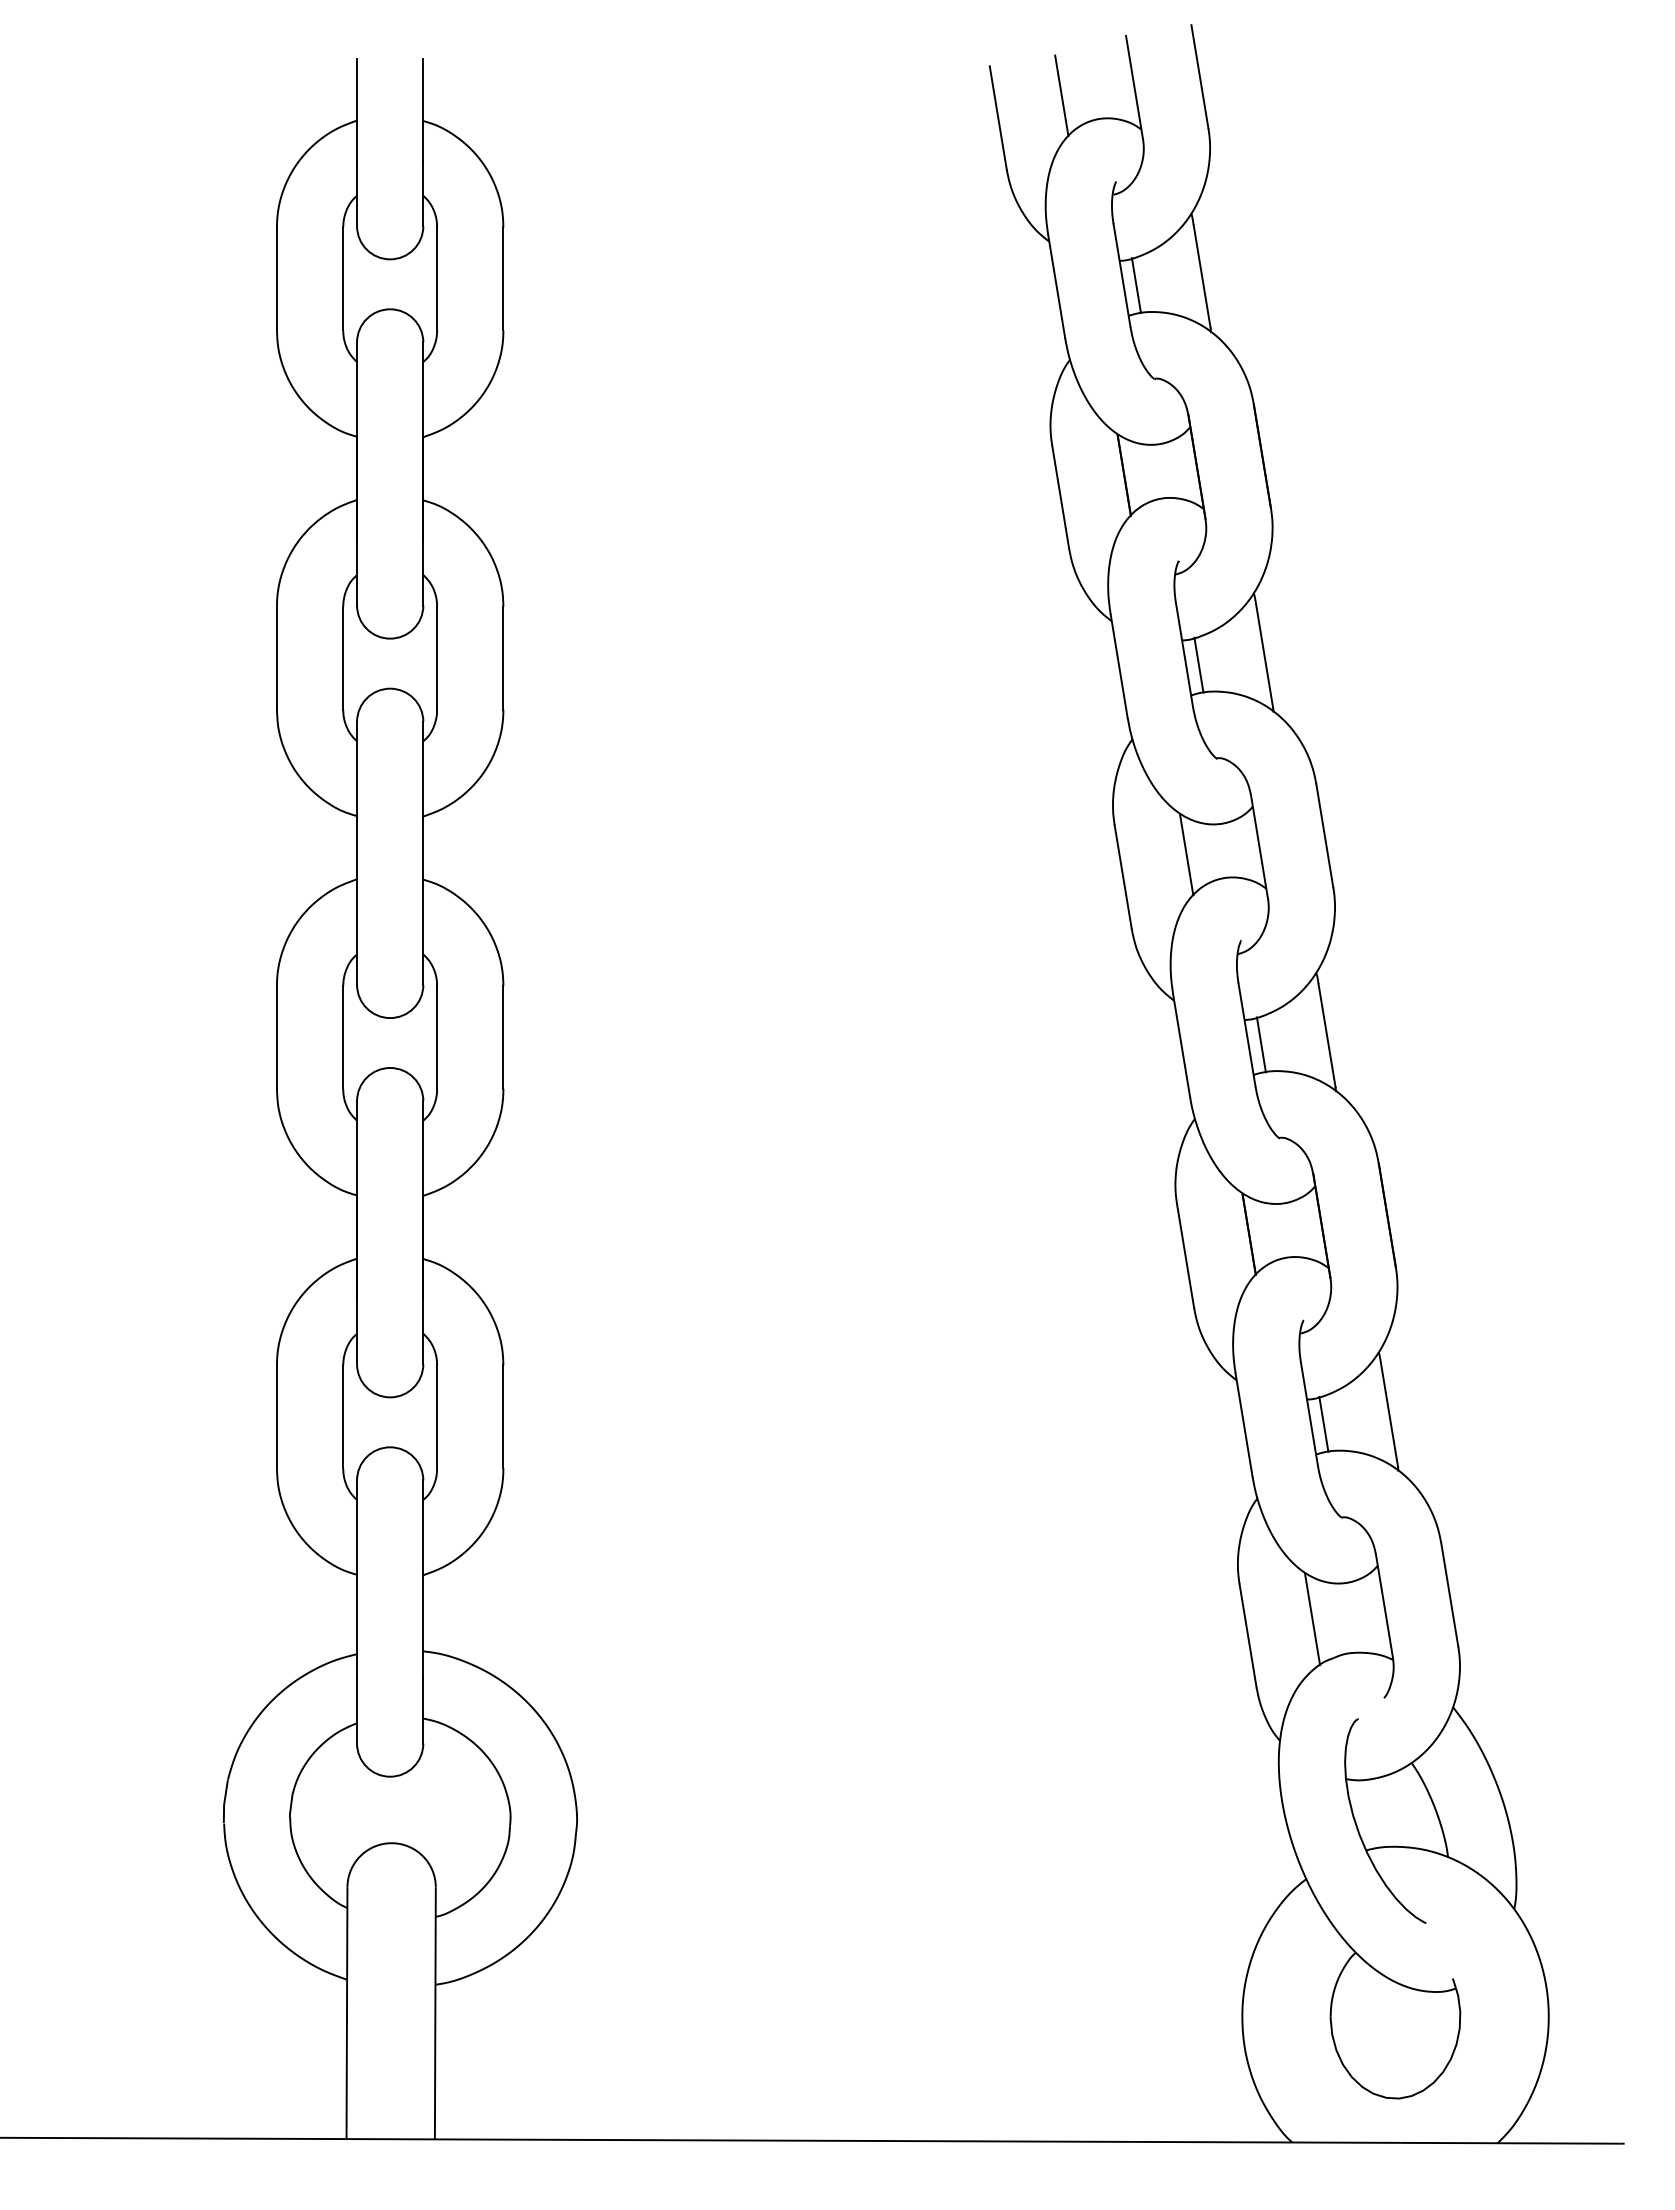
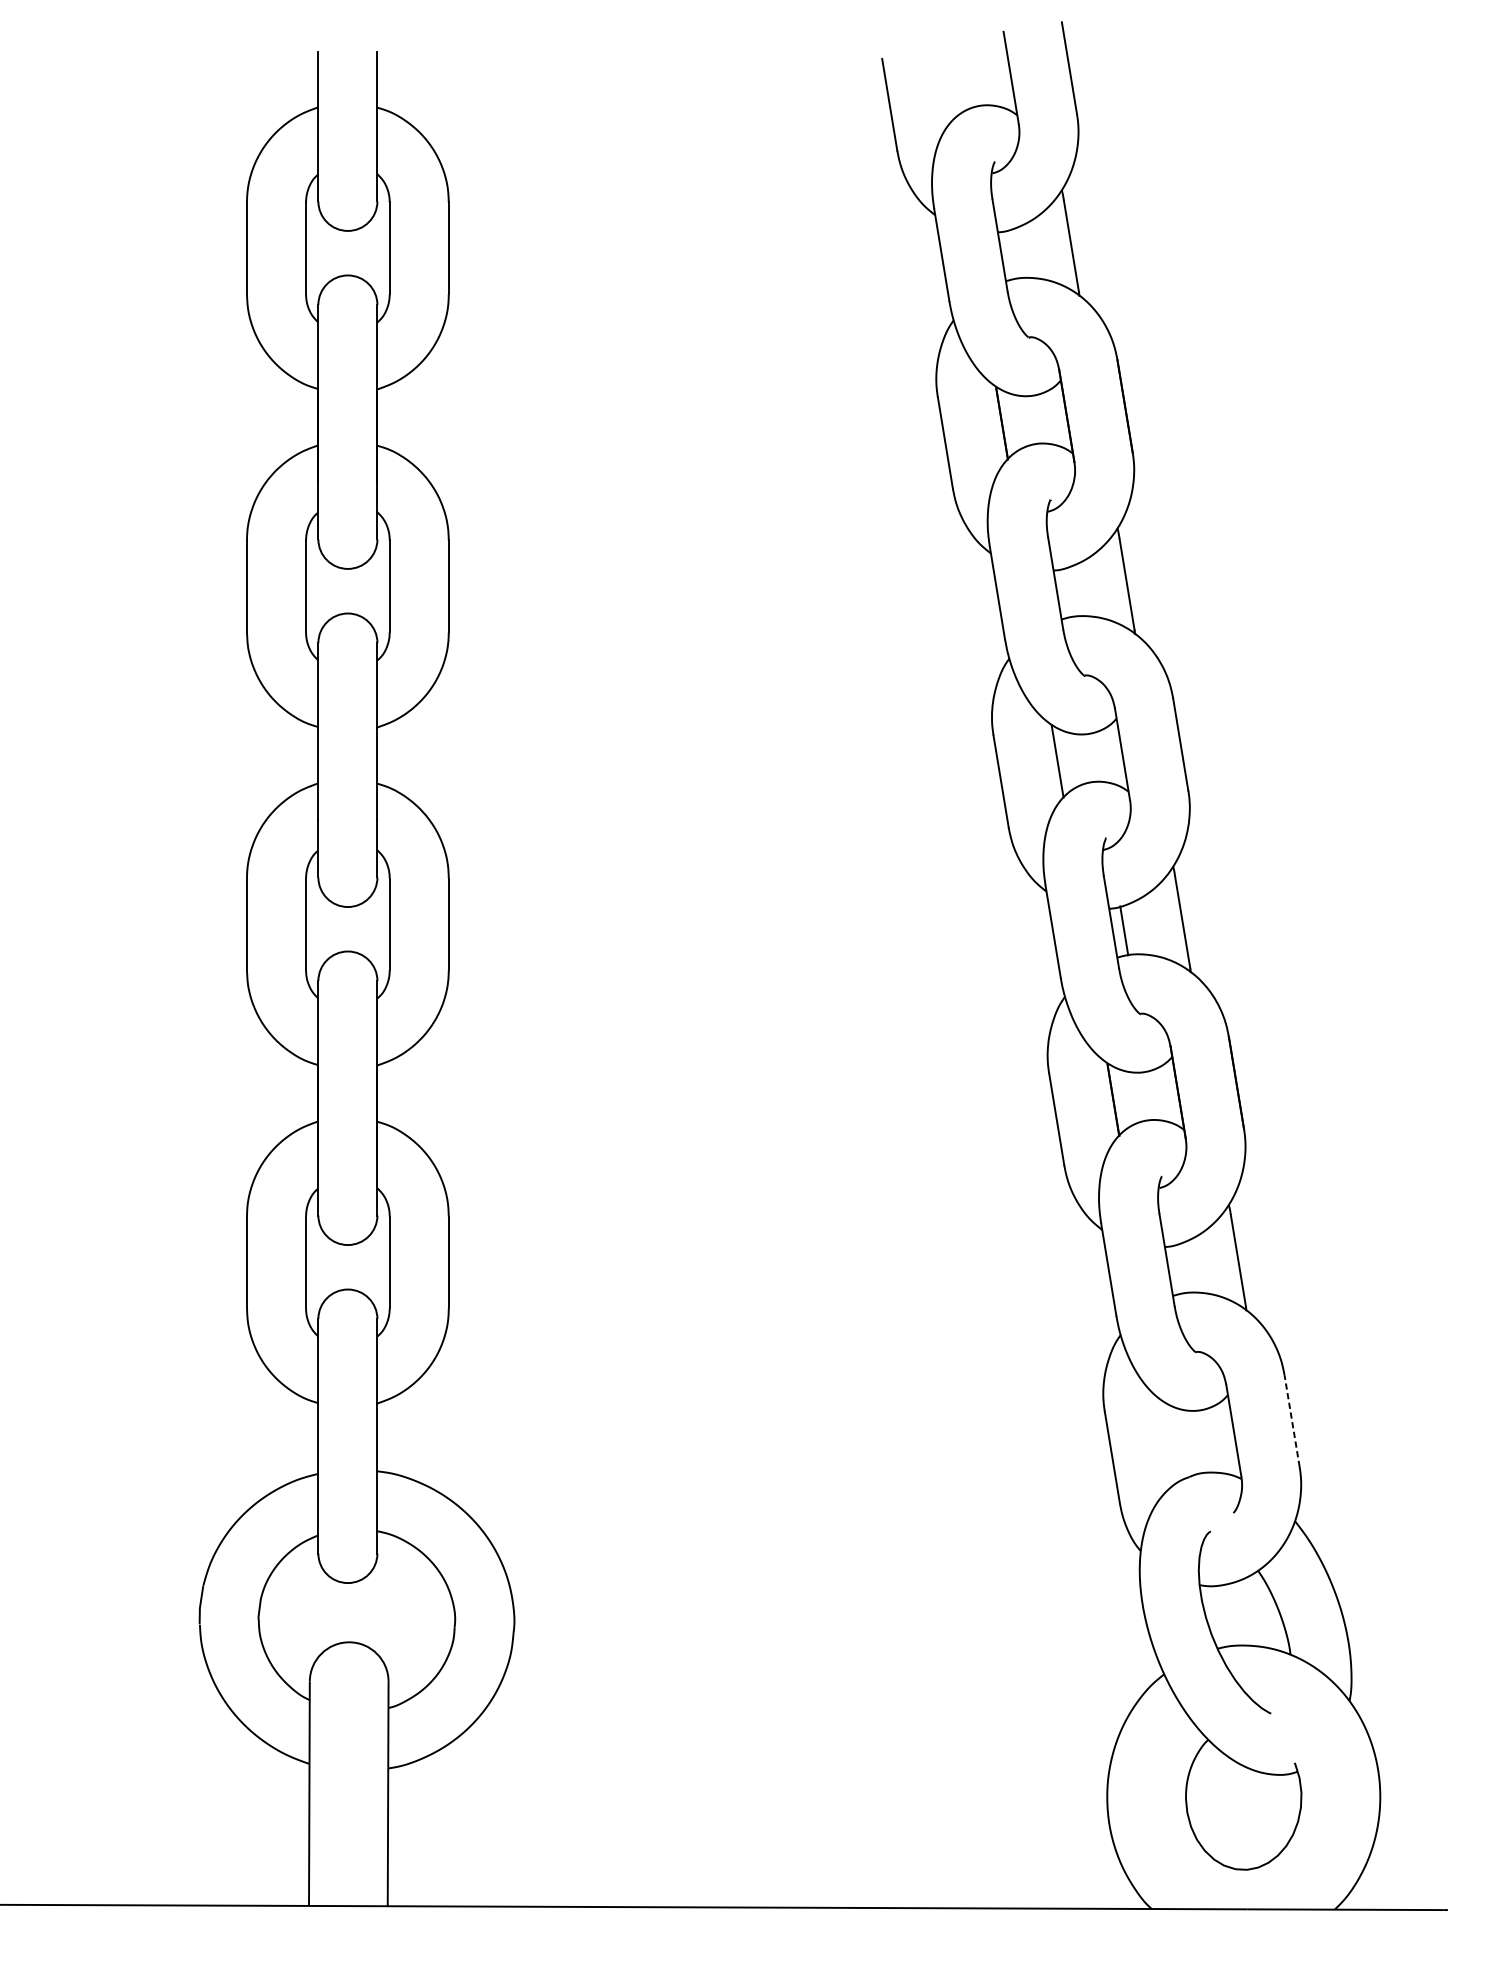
line: (1061, 95) -> (946, 84), removed
line: (1135, 285) -> (1012, 254), removed
line: (1198, 664) -> (1068, 591), removed
line: (1323, 1423) -> (1179, 1268), removed
line: (1449, 1594) -> (1291, 1420), solid -> dashed
line: (1312, 1619) -> (1169, 1442), removed

